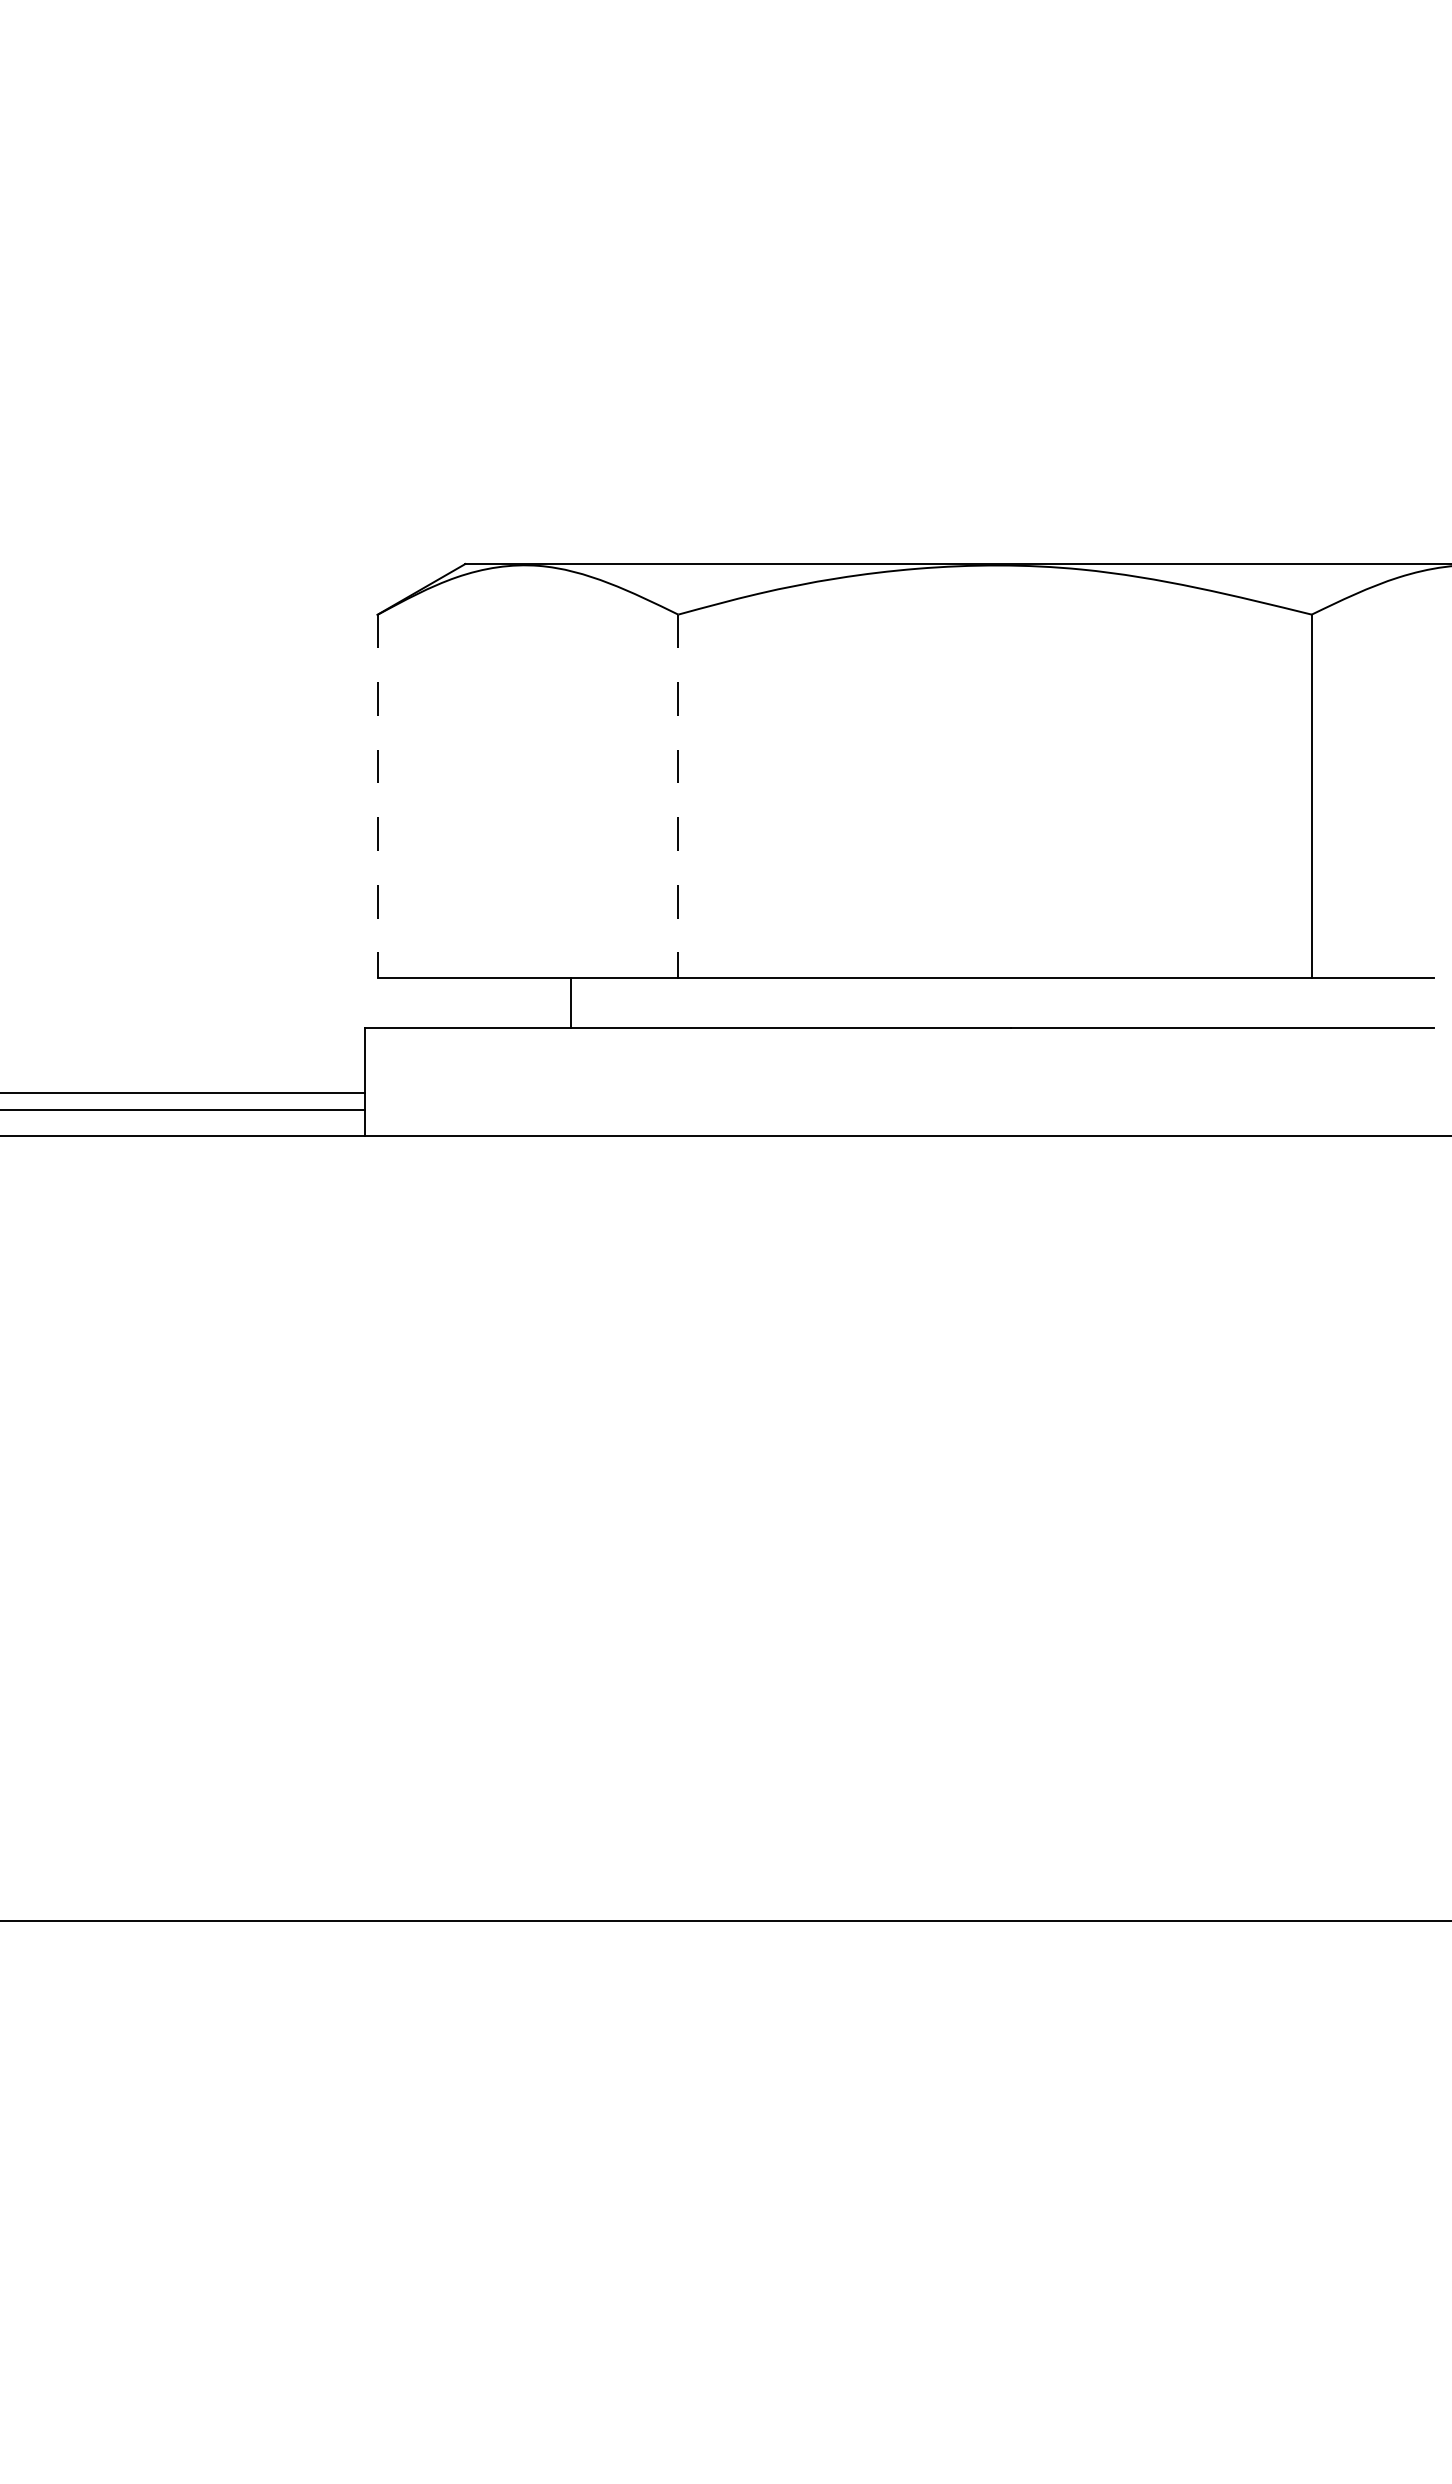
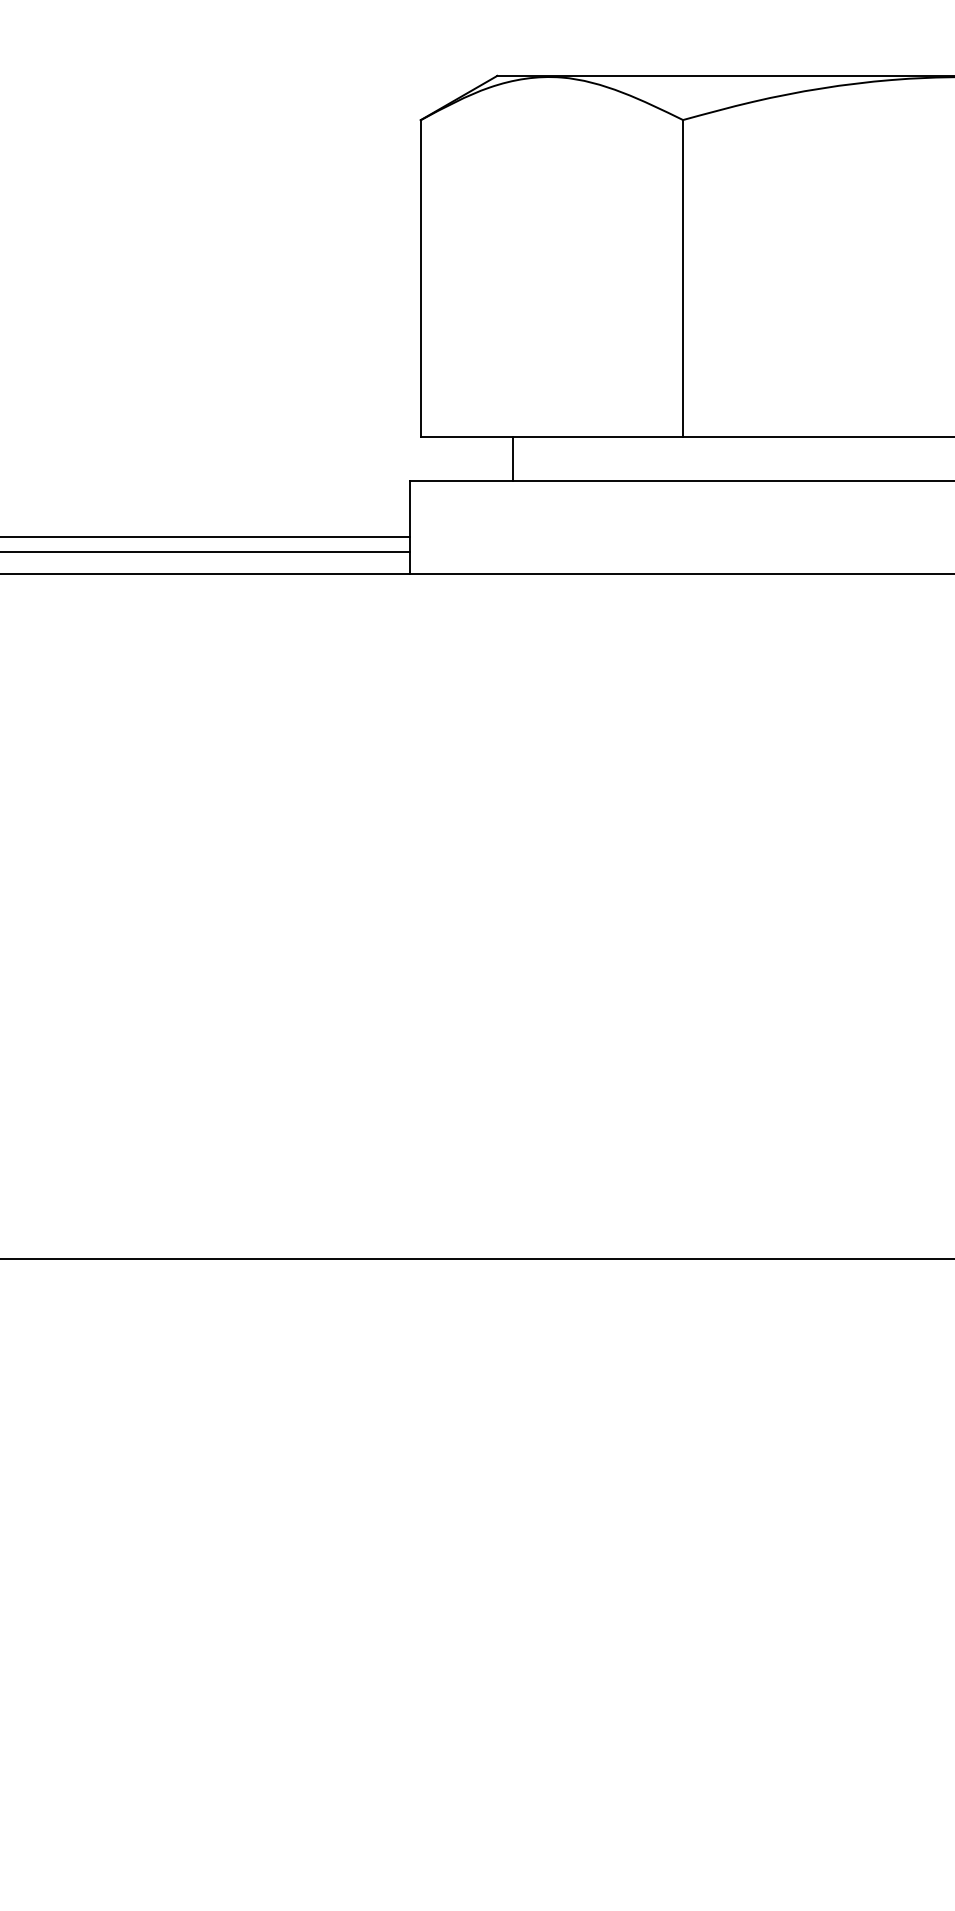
line: (378, 796) -> (421, 278), dashed -> solid
line: (678, 796) -> (683, 278), dashed -> solid
line: (570, 1002) -> (513, 458), moved

